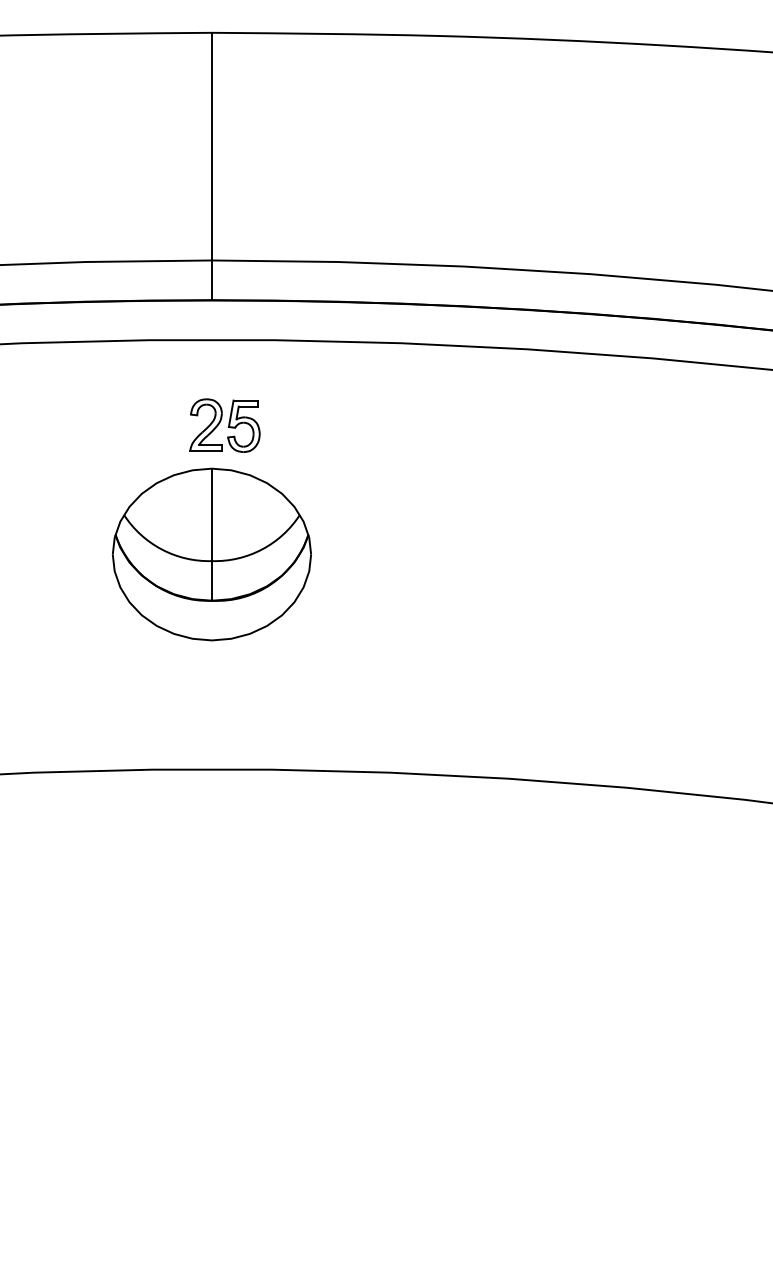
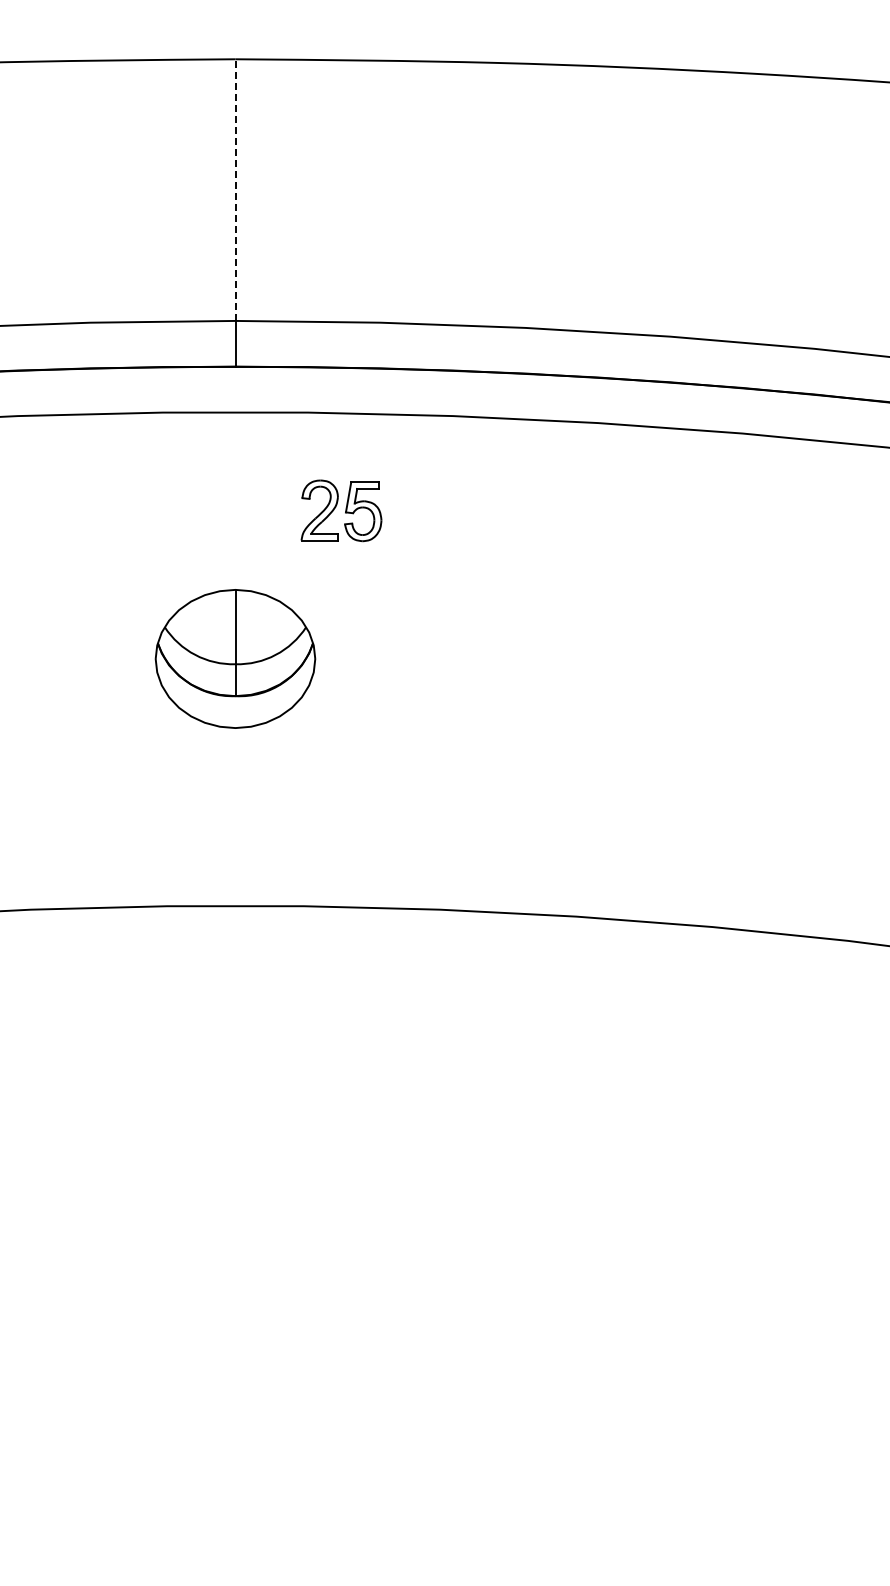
line: (211, 146) -> (235, 190), solid -> dashed
part: (225, 425) -> (341, 510), moved
part: (211, 554) -> (235, 658), size x0.7

